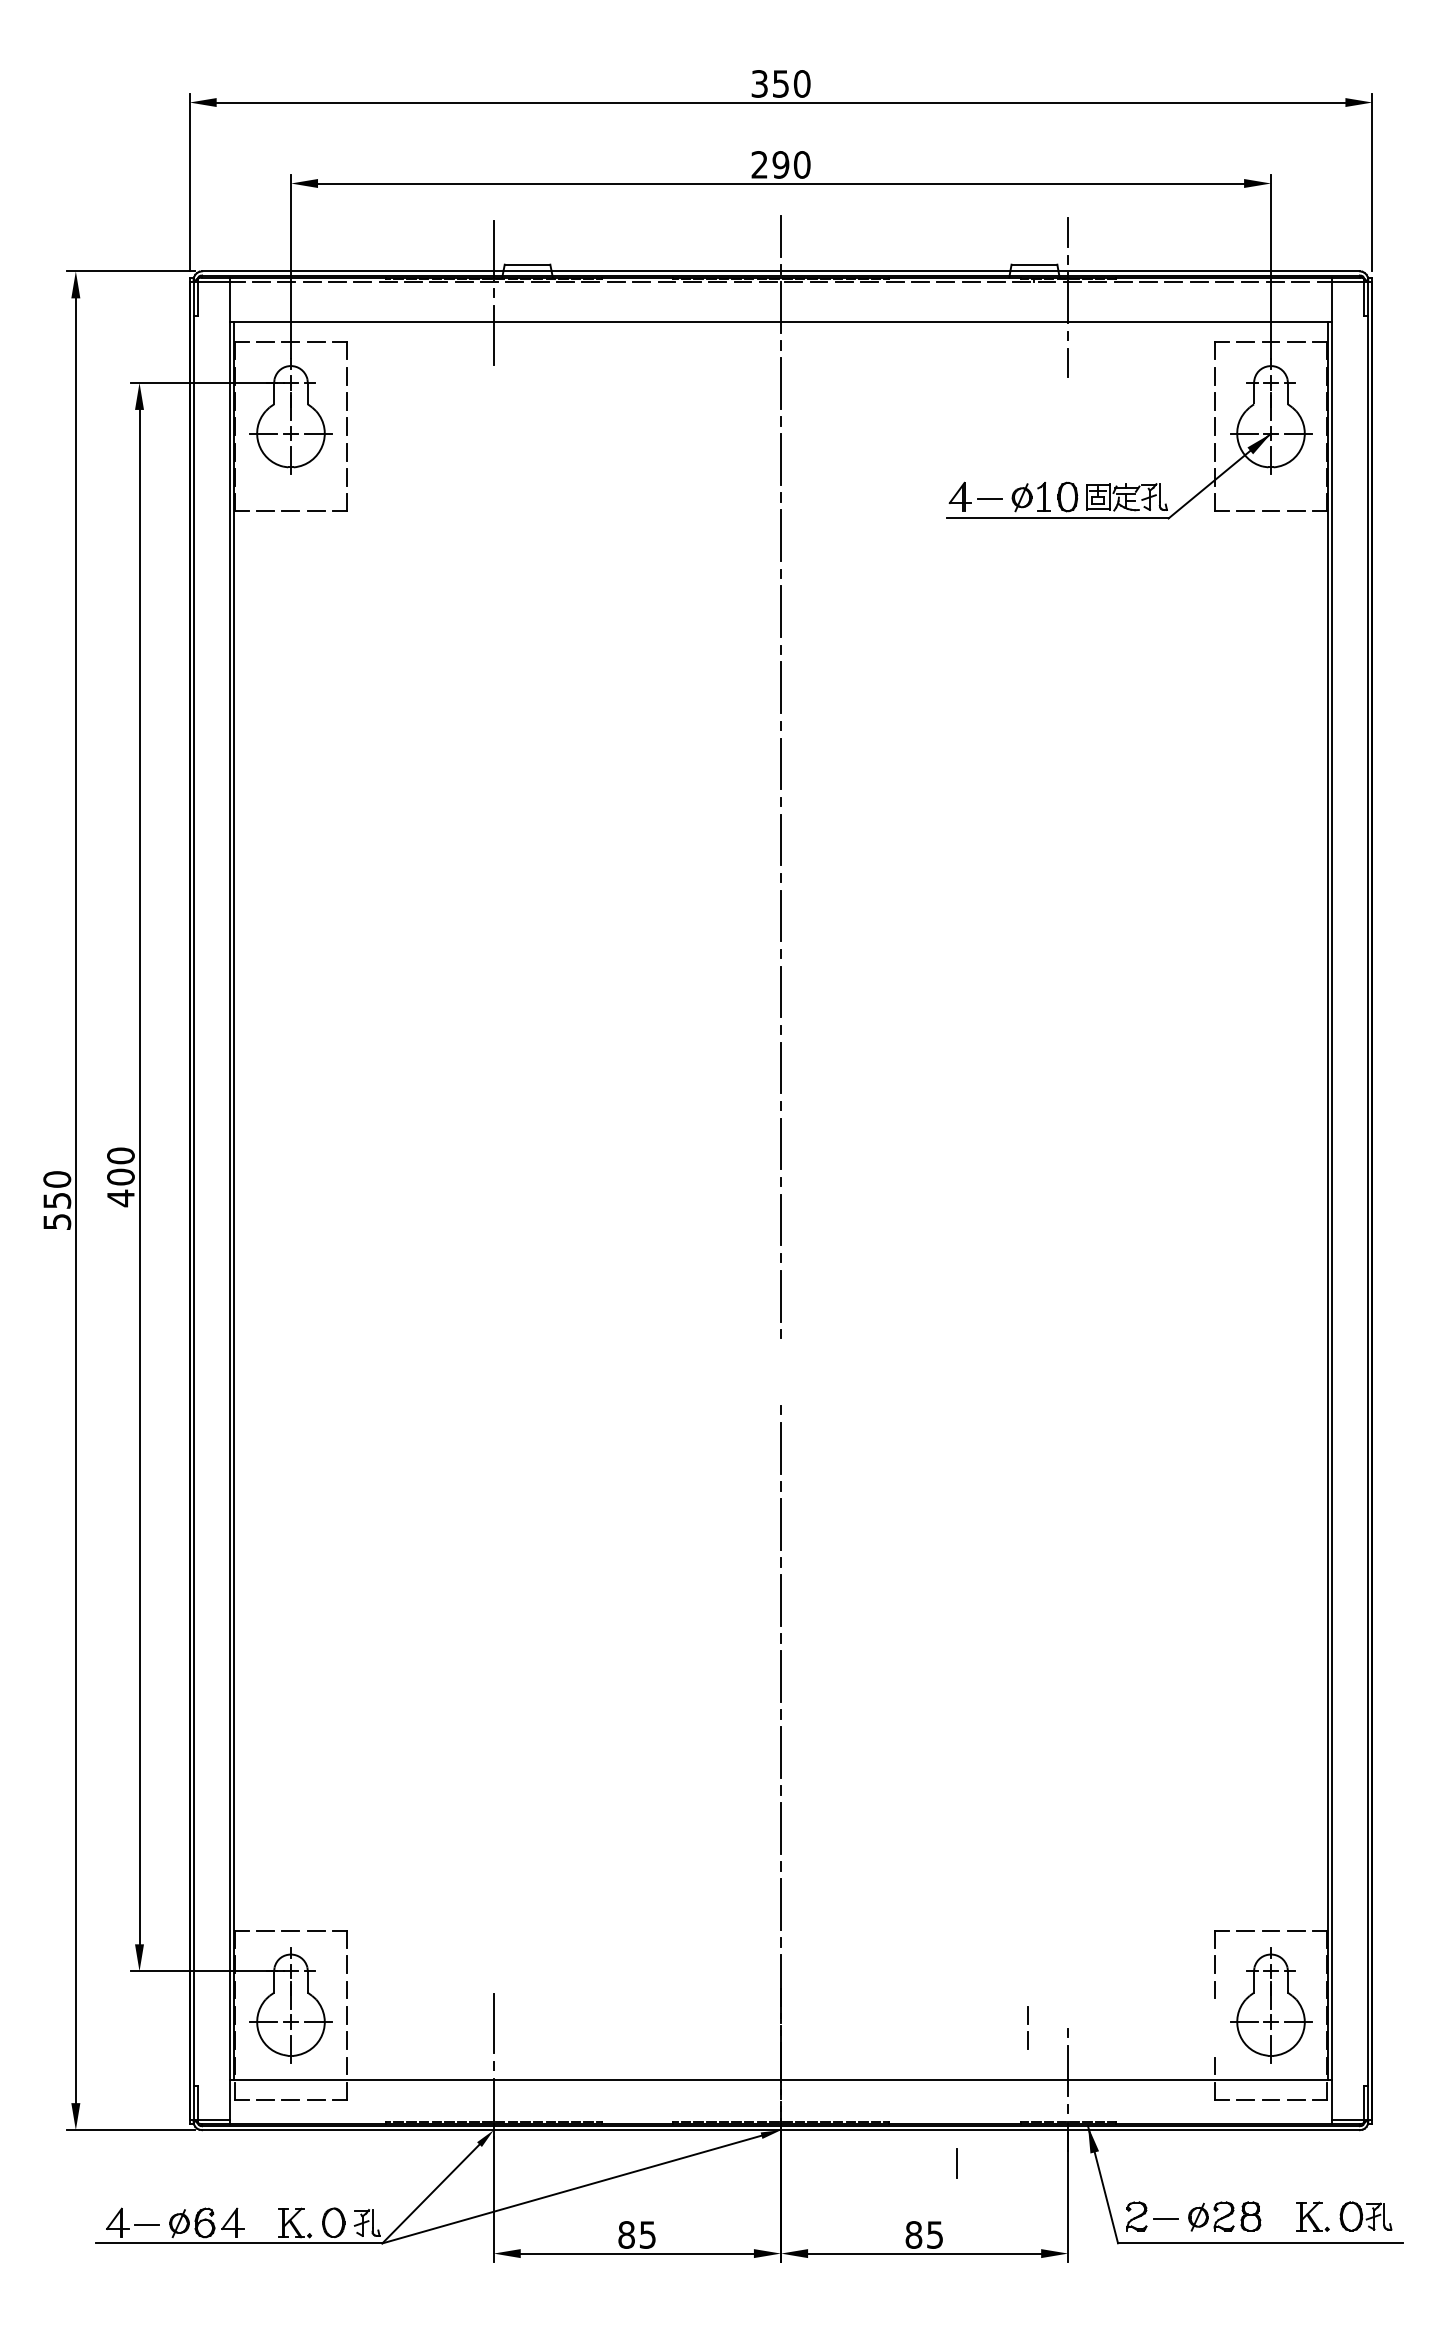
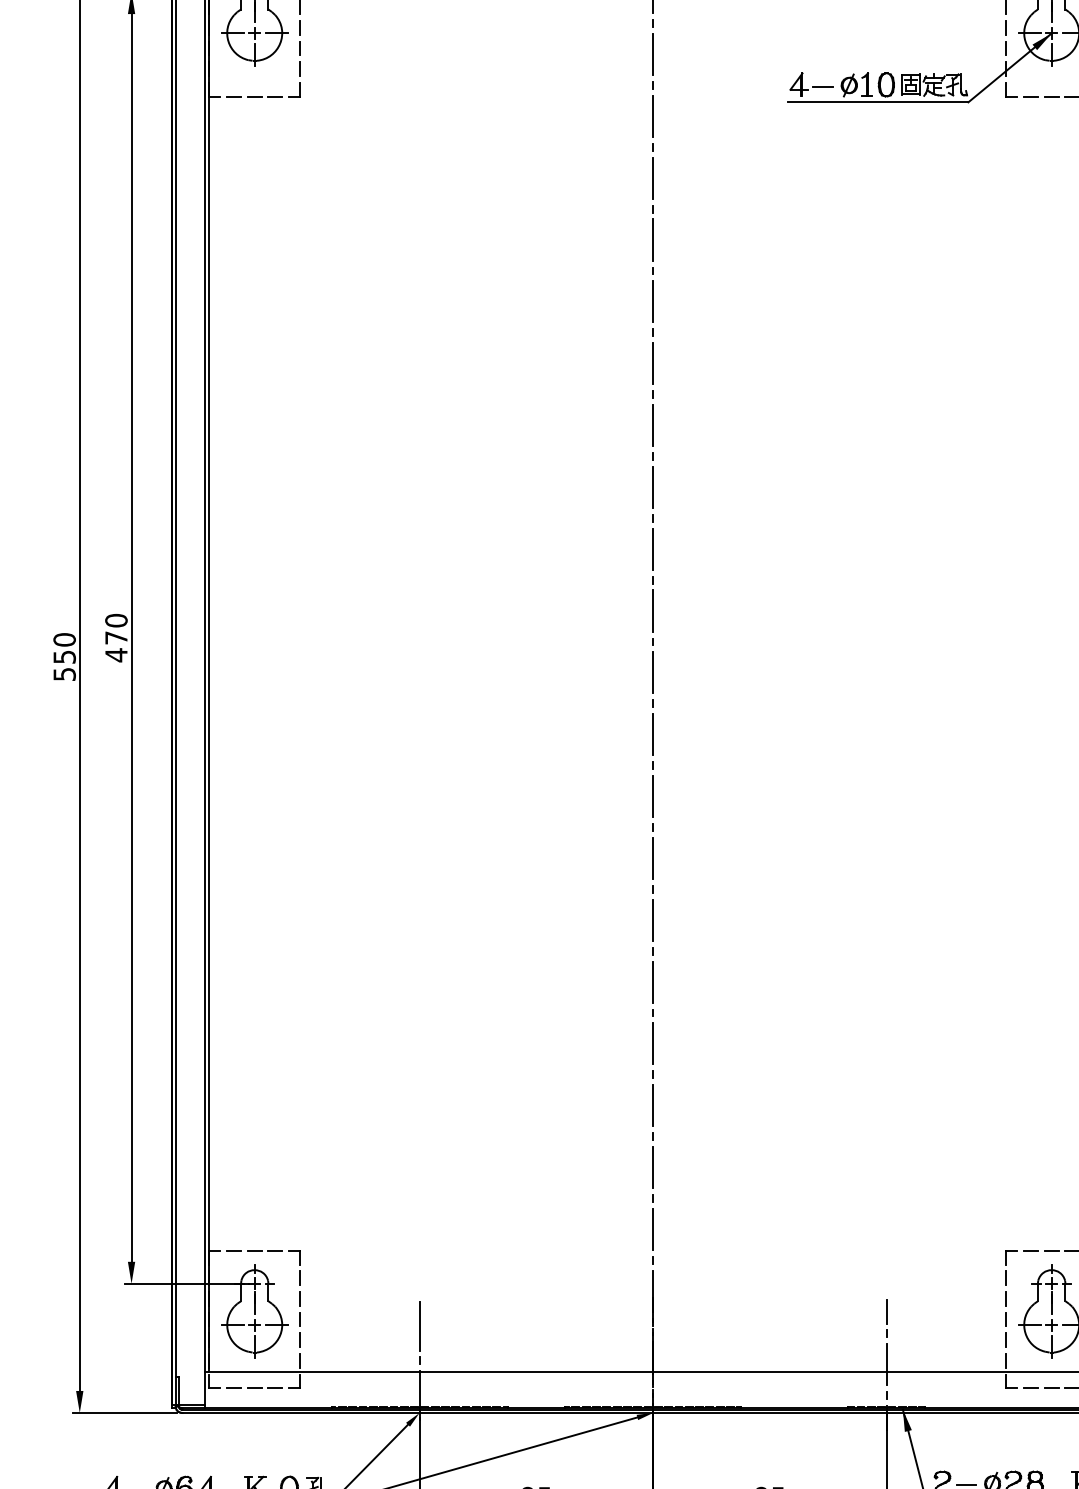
text: (120, 1176) -> (116, 637), 400 -> 470
line: (780, 1371) -> (652, 796), added
line: (1027, 2024) -> (1005, 1327), moved
line: (956, 2163) -> (886, 1311), moved

